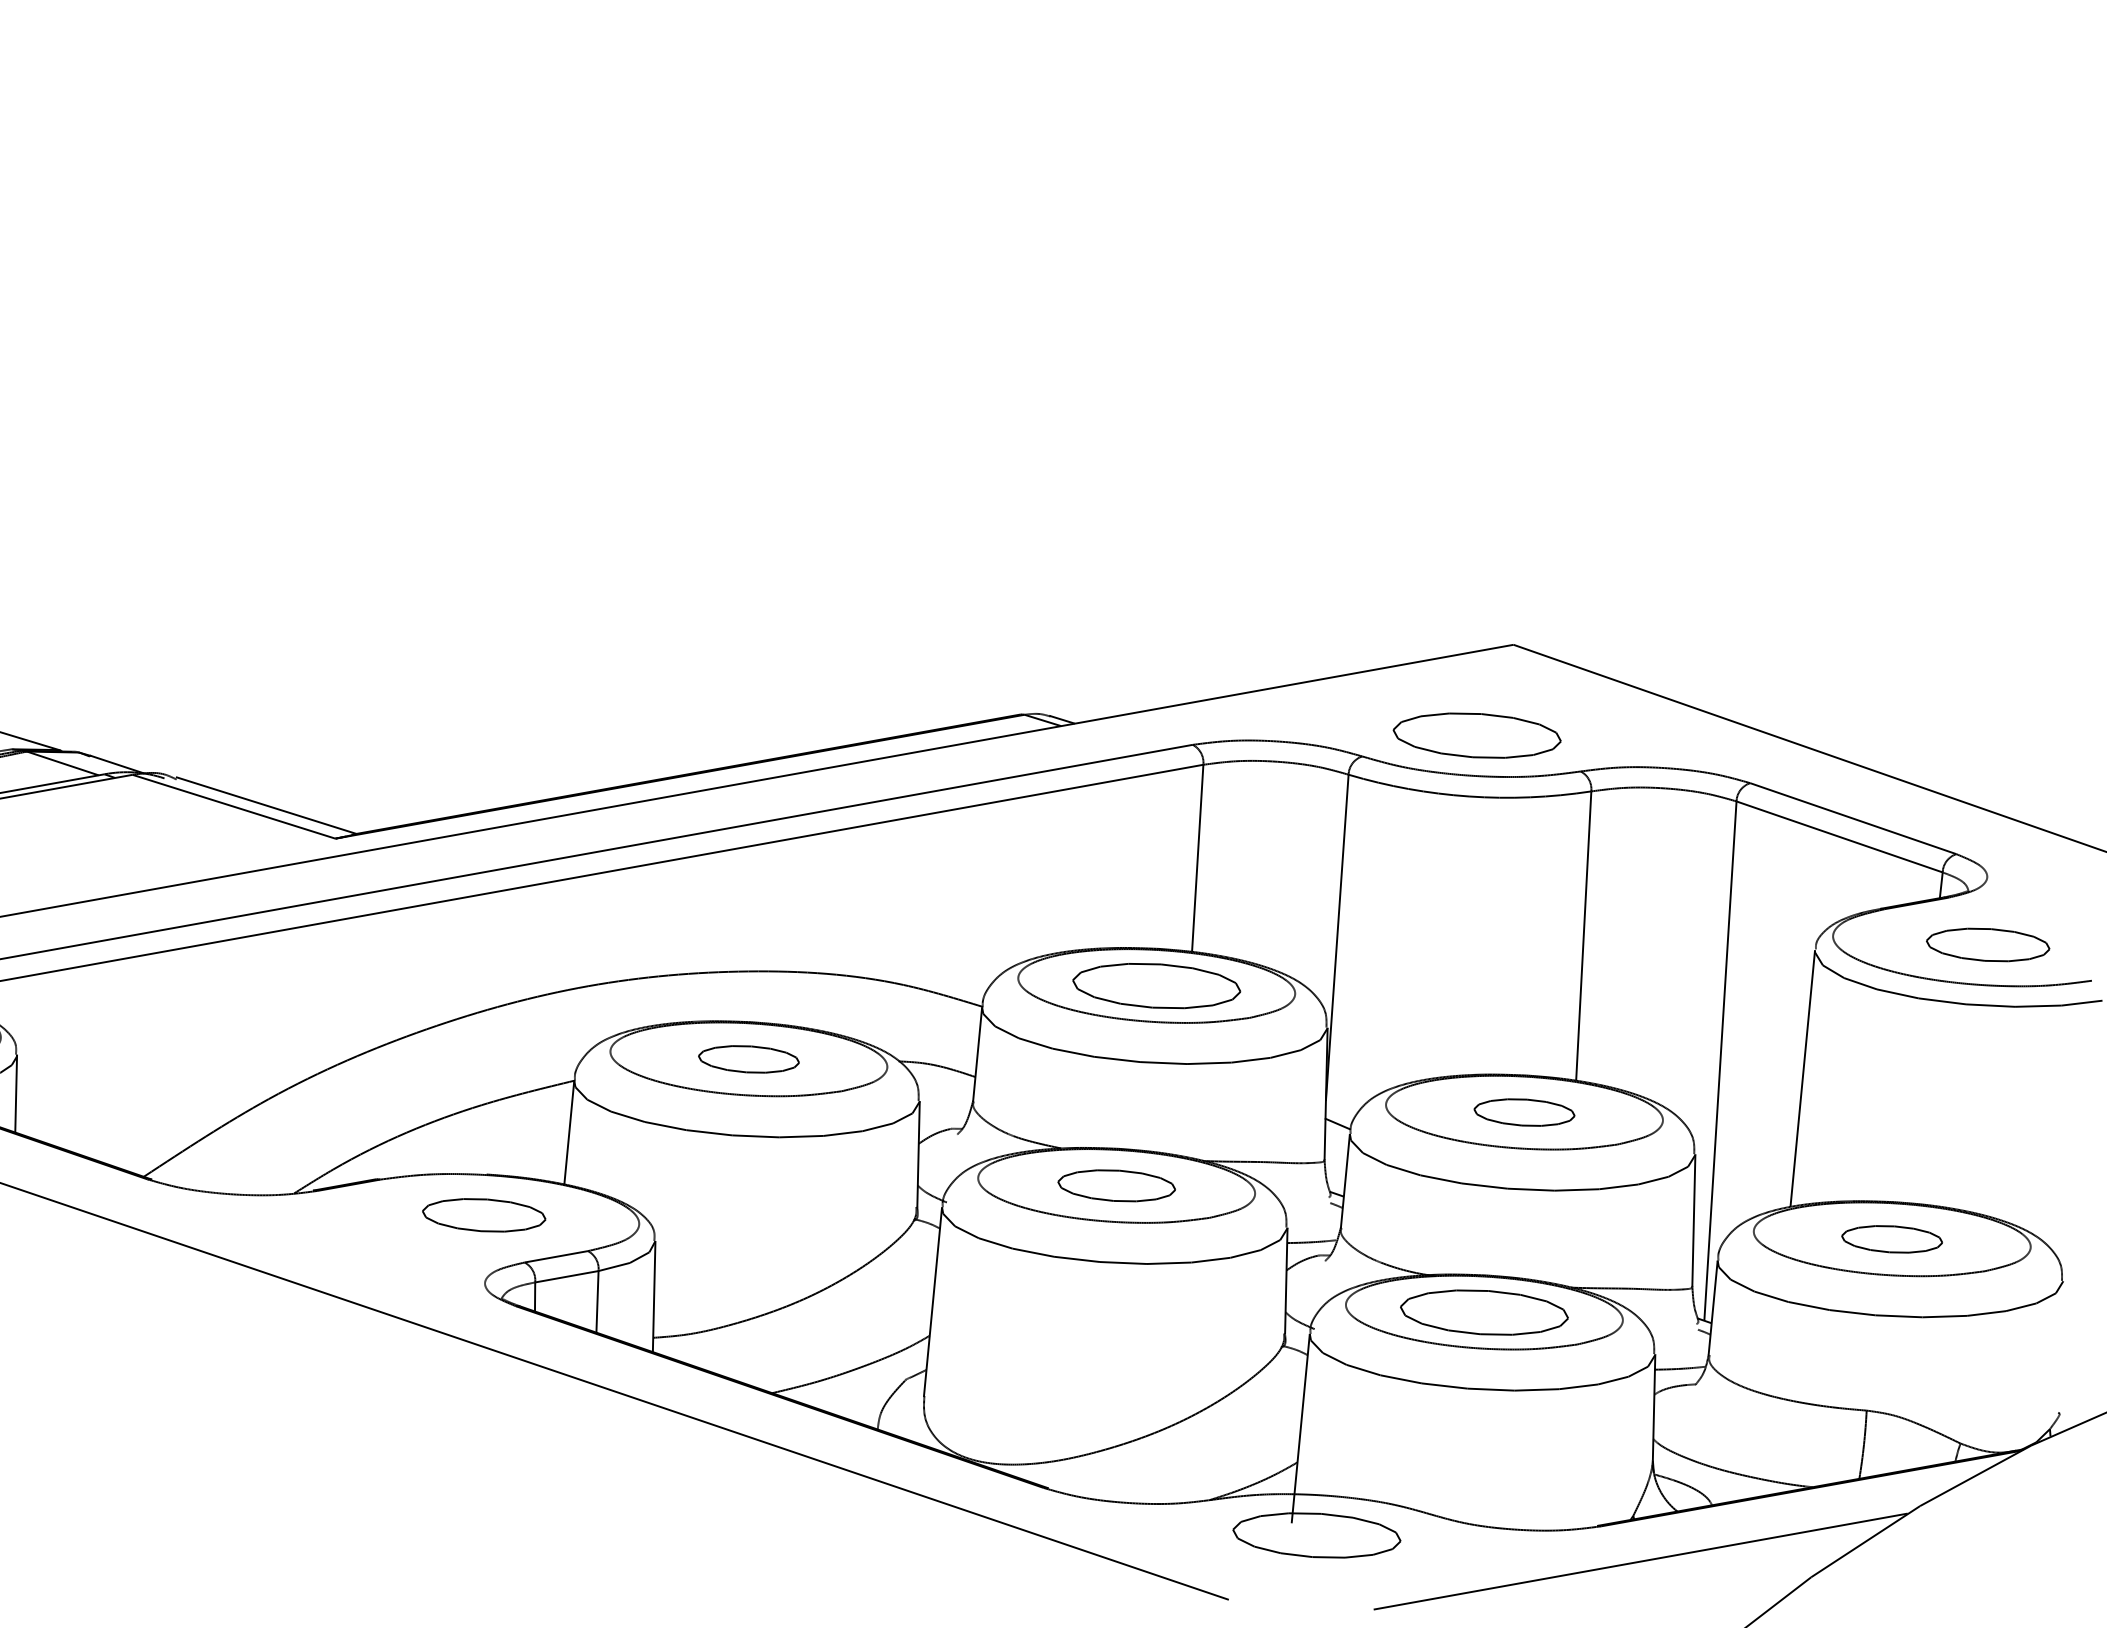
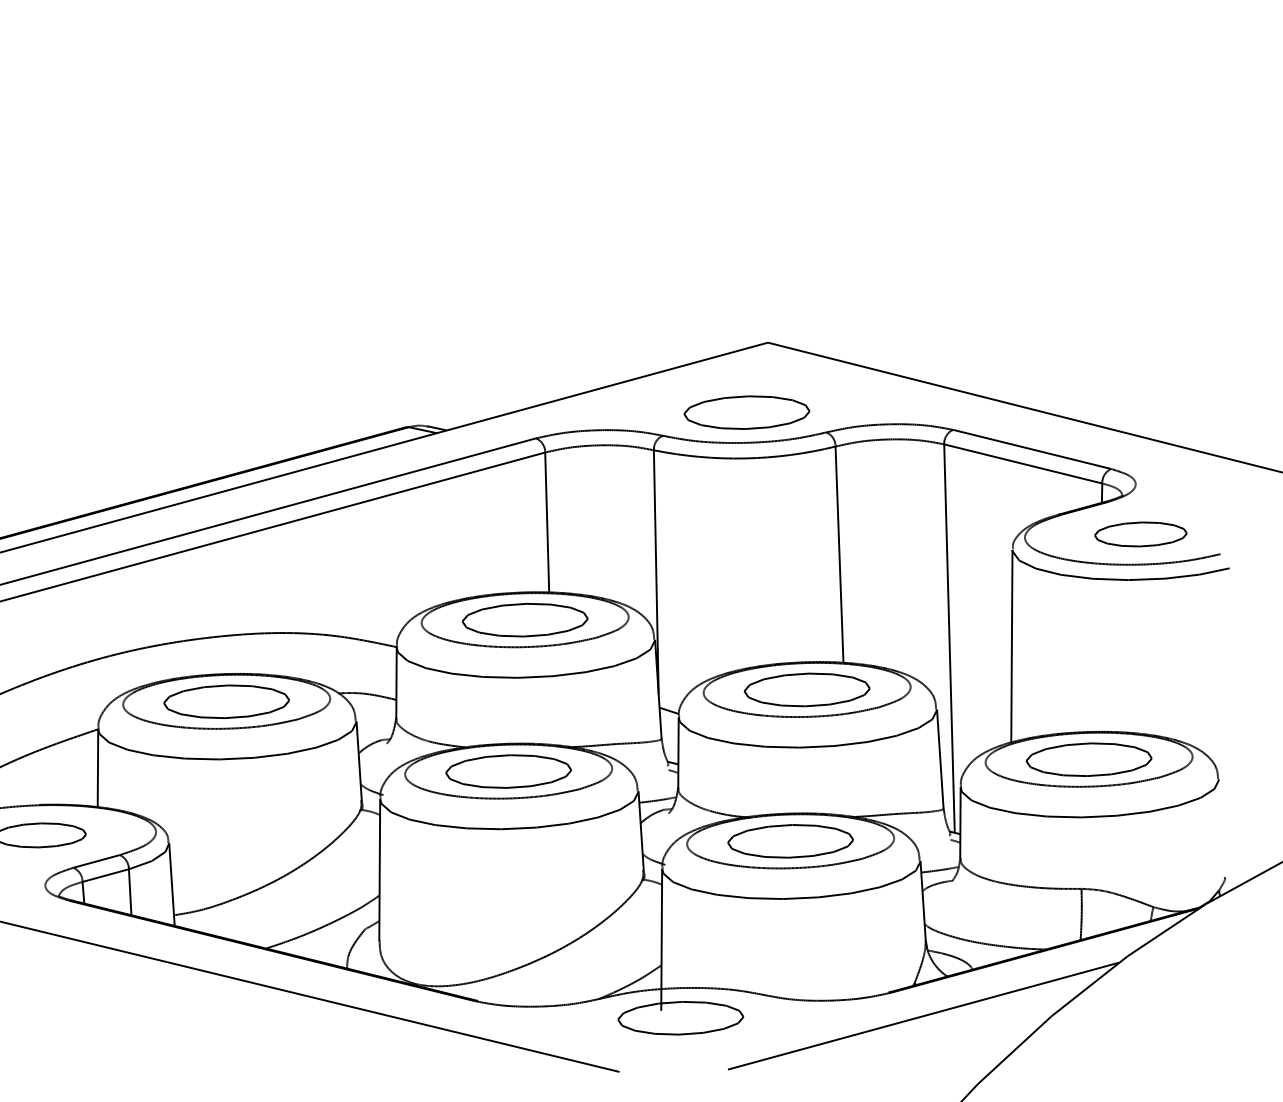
part: (748, 1059) -> (226, 701), size x1.67
part: (1524, 1112) -> (807, 689), size x1.67
part: (1116, 1185) -> (508, 771), size x1.43
part: (1891, 1239) -> (1088, 759), size x1.67

